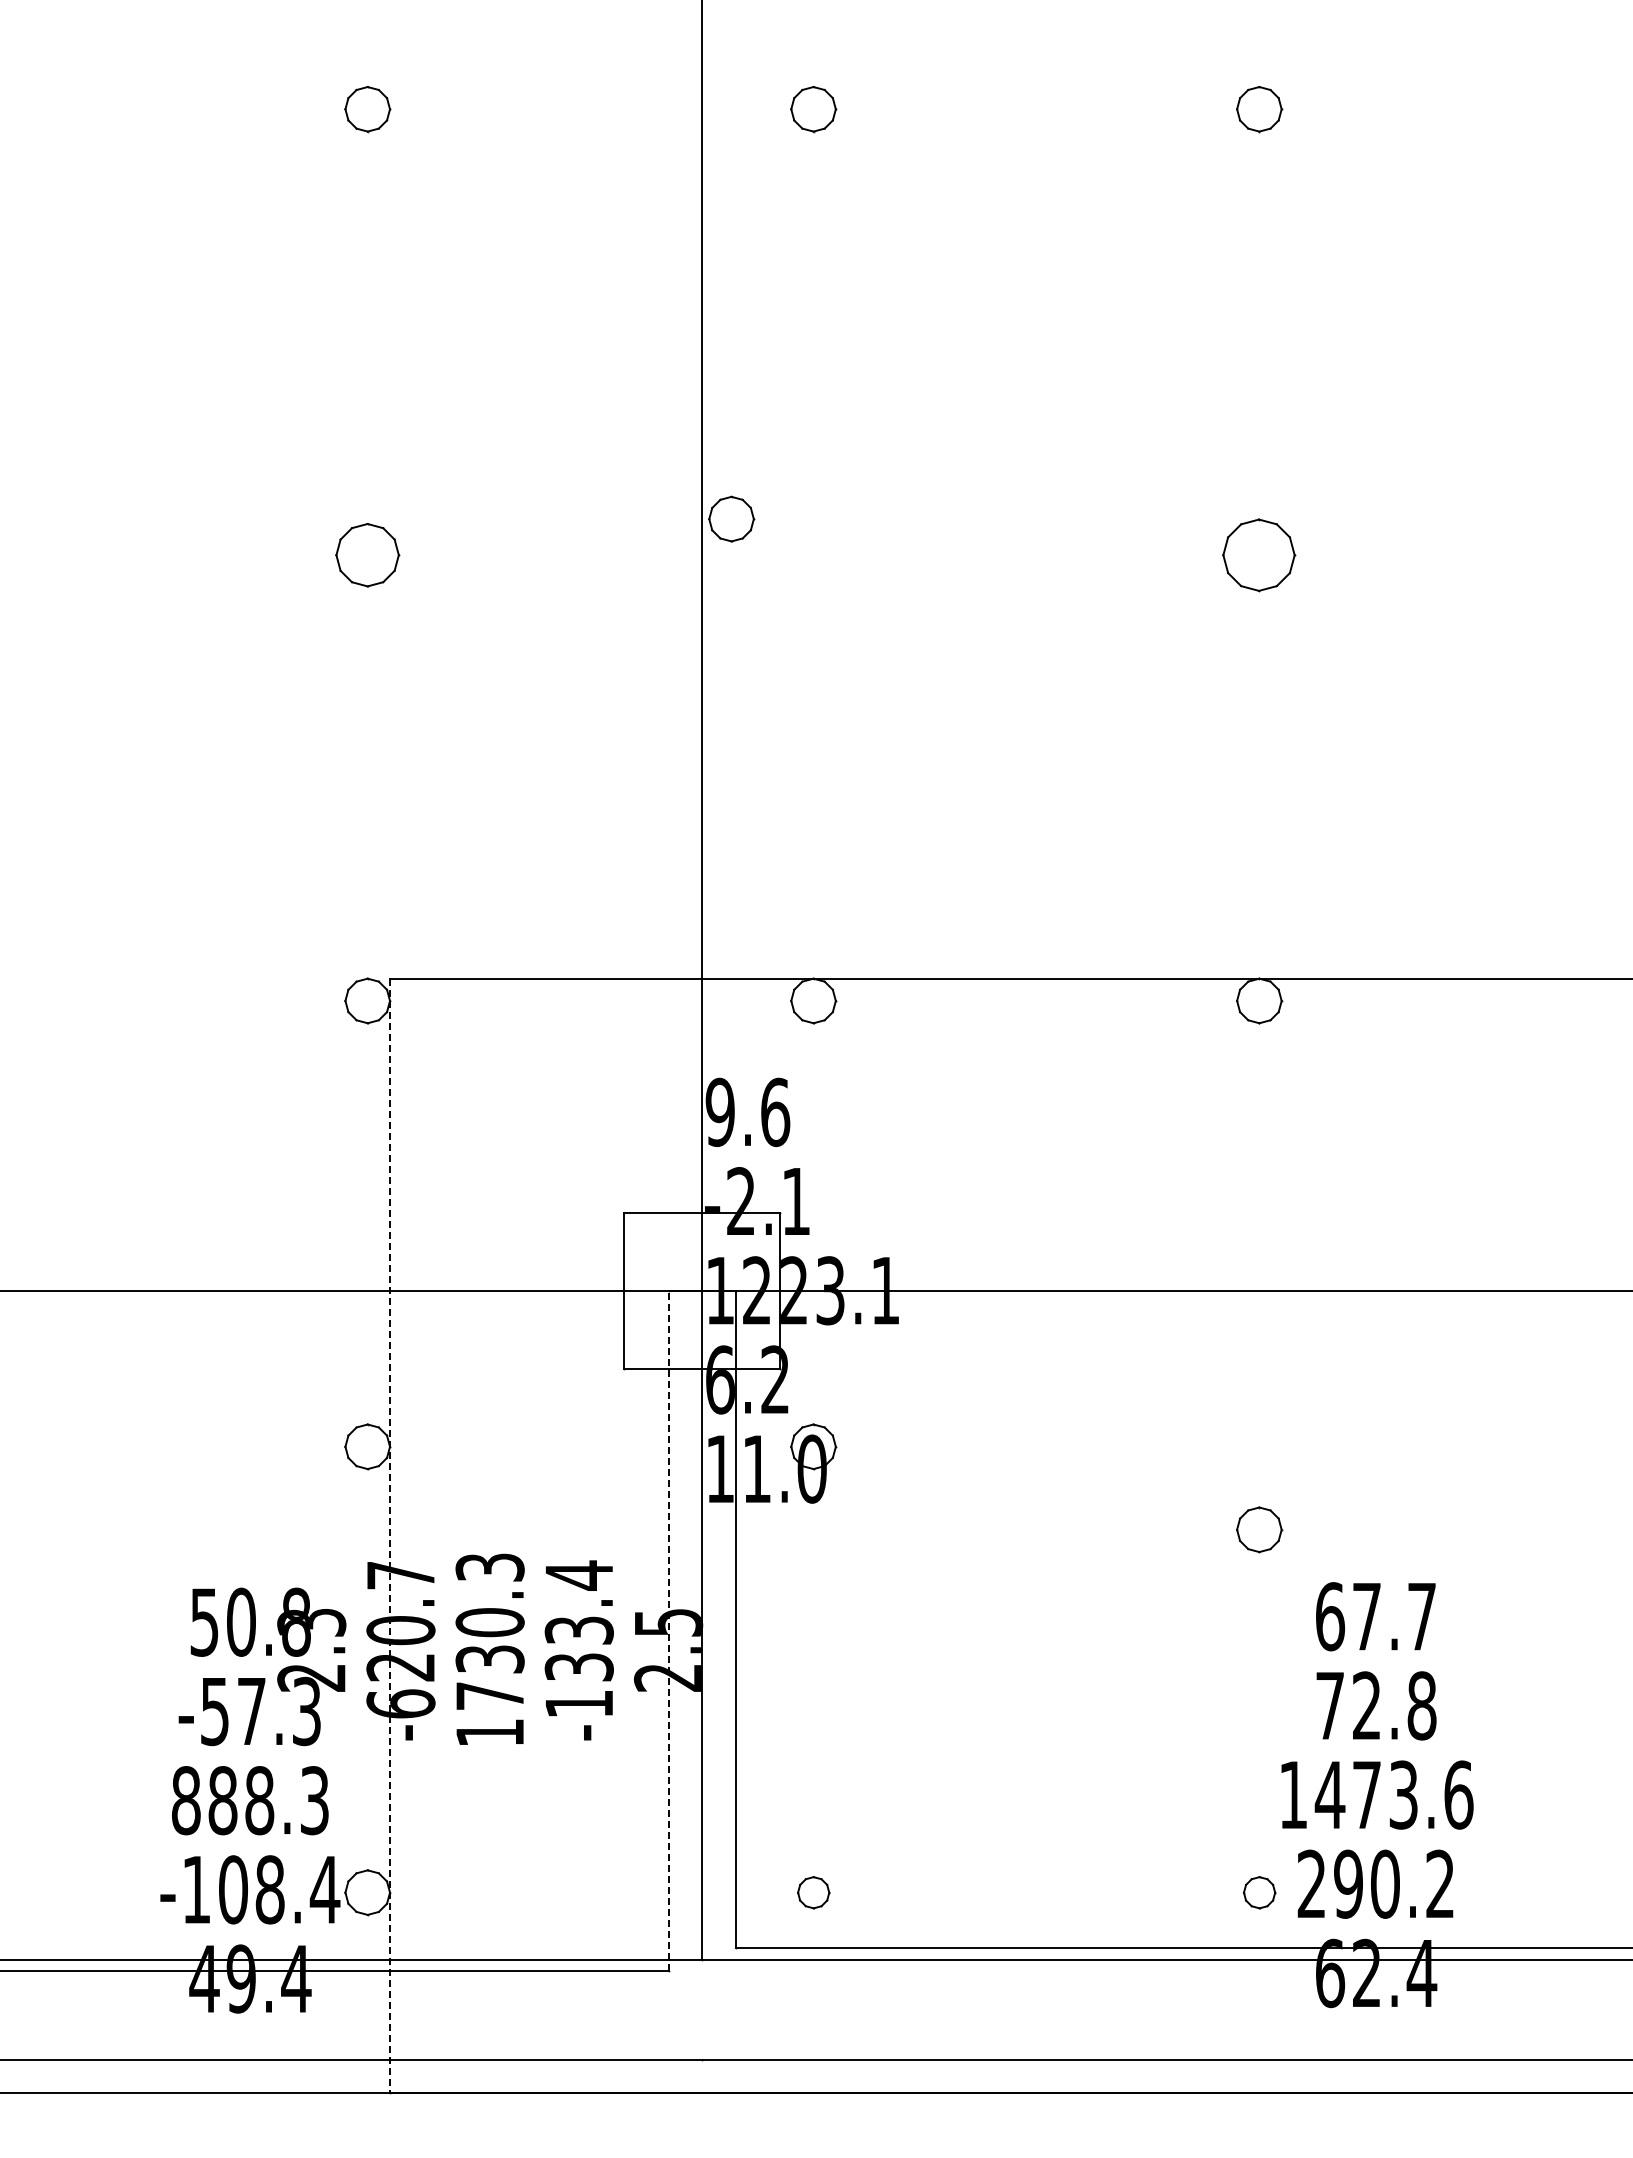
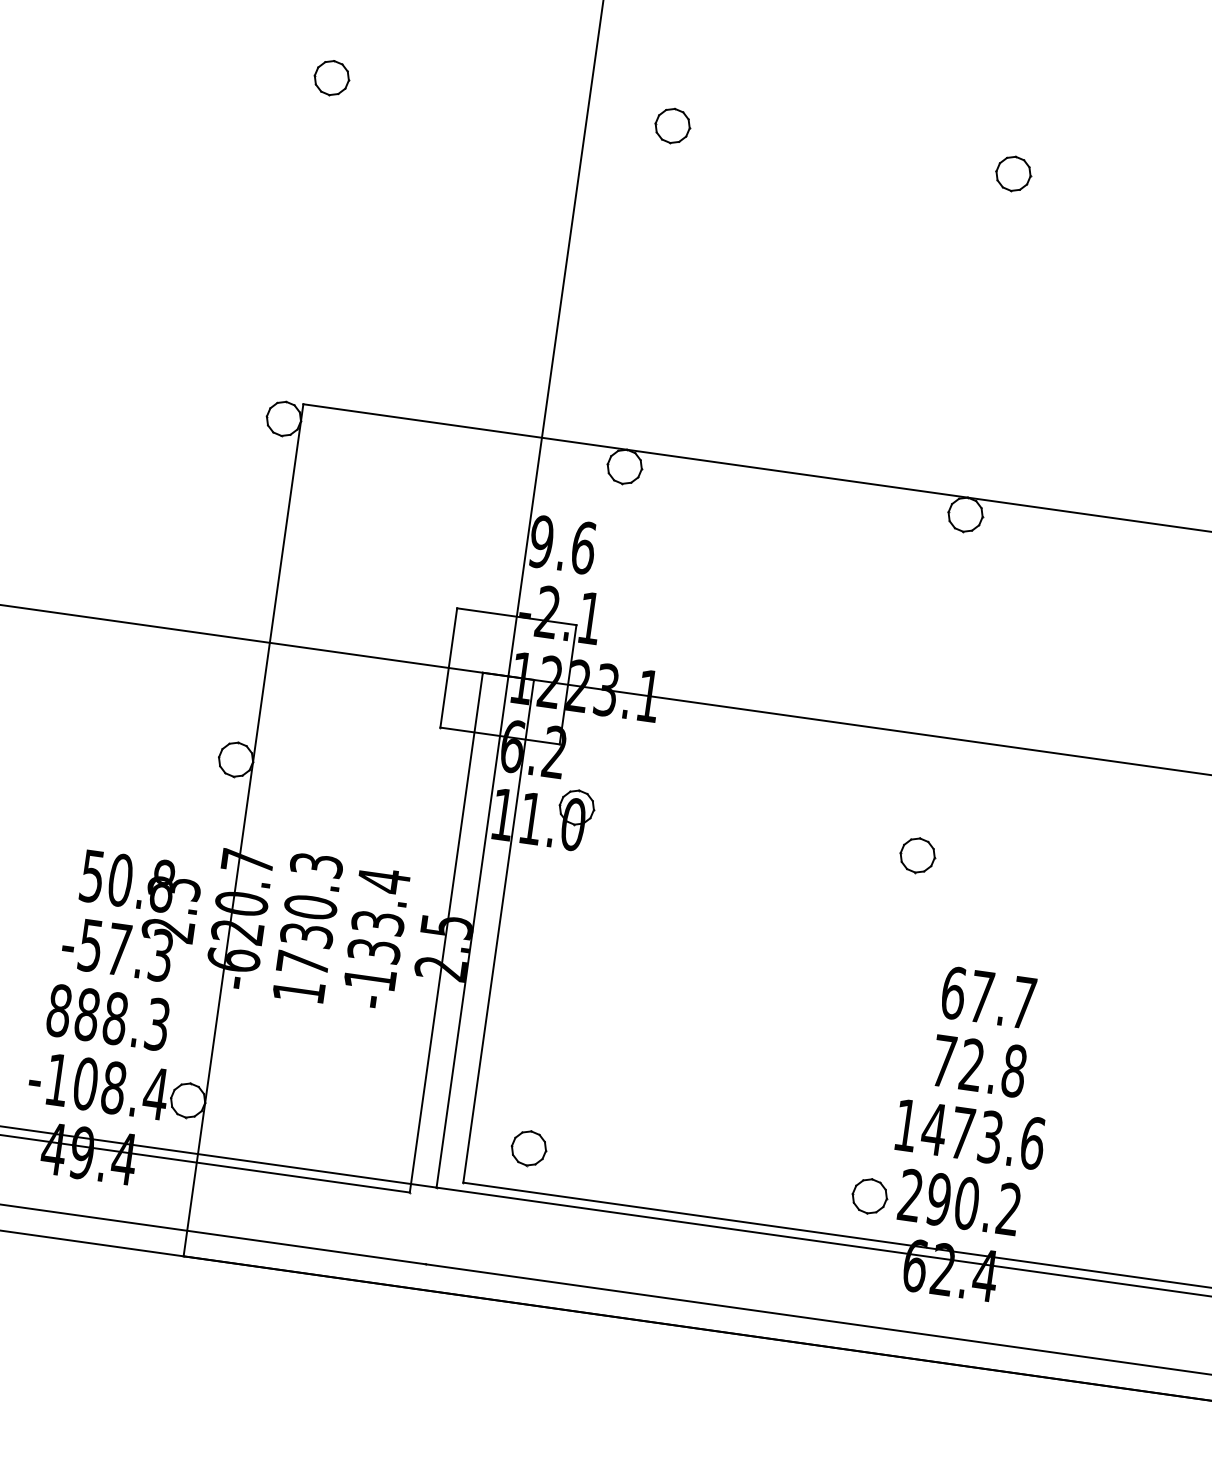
part: (731, 518) -> (672, 125), moved
part: (367, 554) -> (331, 77), size x0.71
part: (1259, 554) -> (1013, 173), size x0.62
part: (1259, 1529) -> (917, 855), moved
line: (390, 1536) -> (243, 830), dashed -> solid
line: (668, 1630) -> (446, 932), dashed -> solid
part: (813, 1892) -> (528, 1148), size x1.43
part: (1259, 1892) -> (869, 1196), size x1.43

